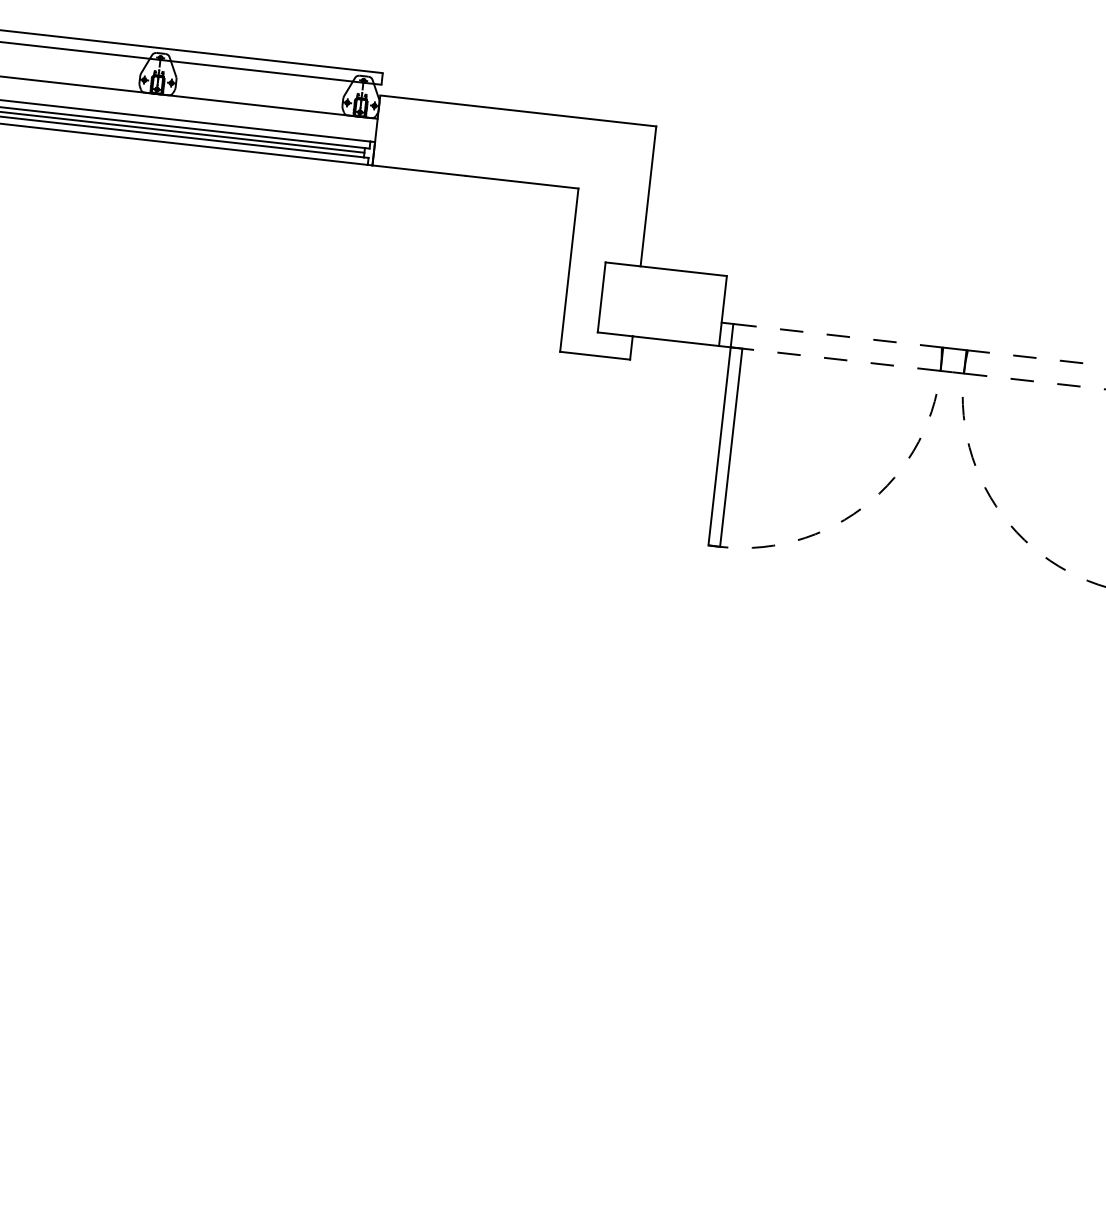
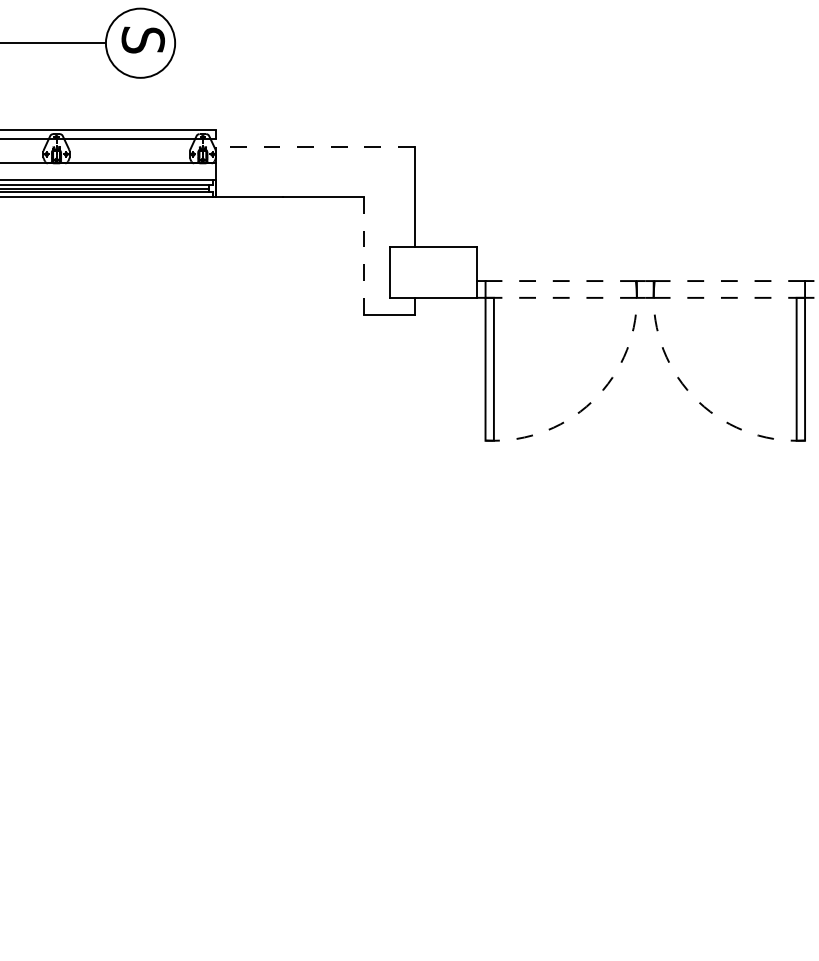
line: (517, 110) -> (314, 146), solid -> dashed
line: (569, 269) -> (364, 255), solid -> dashed

